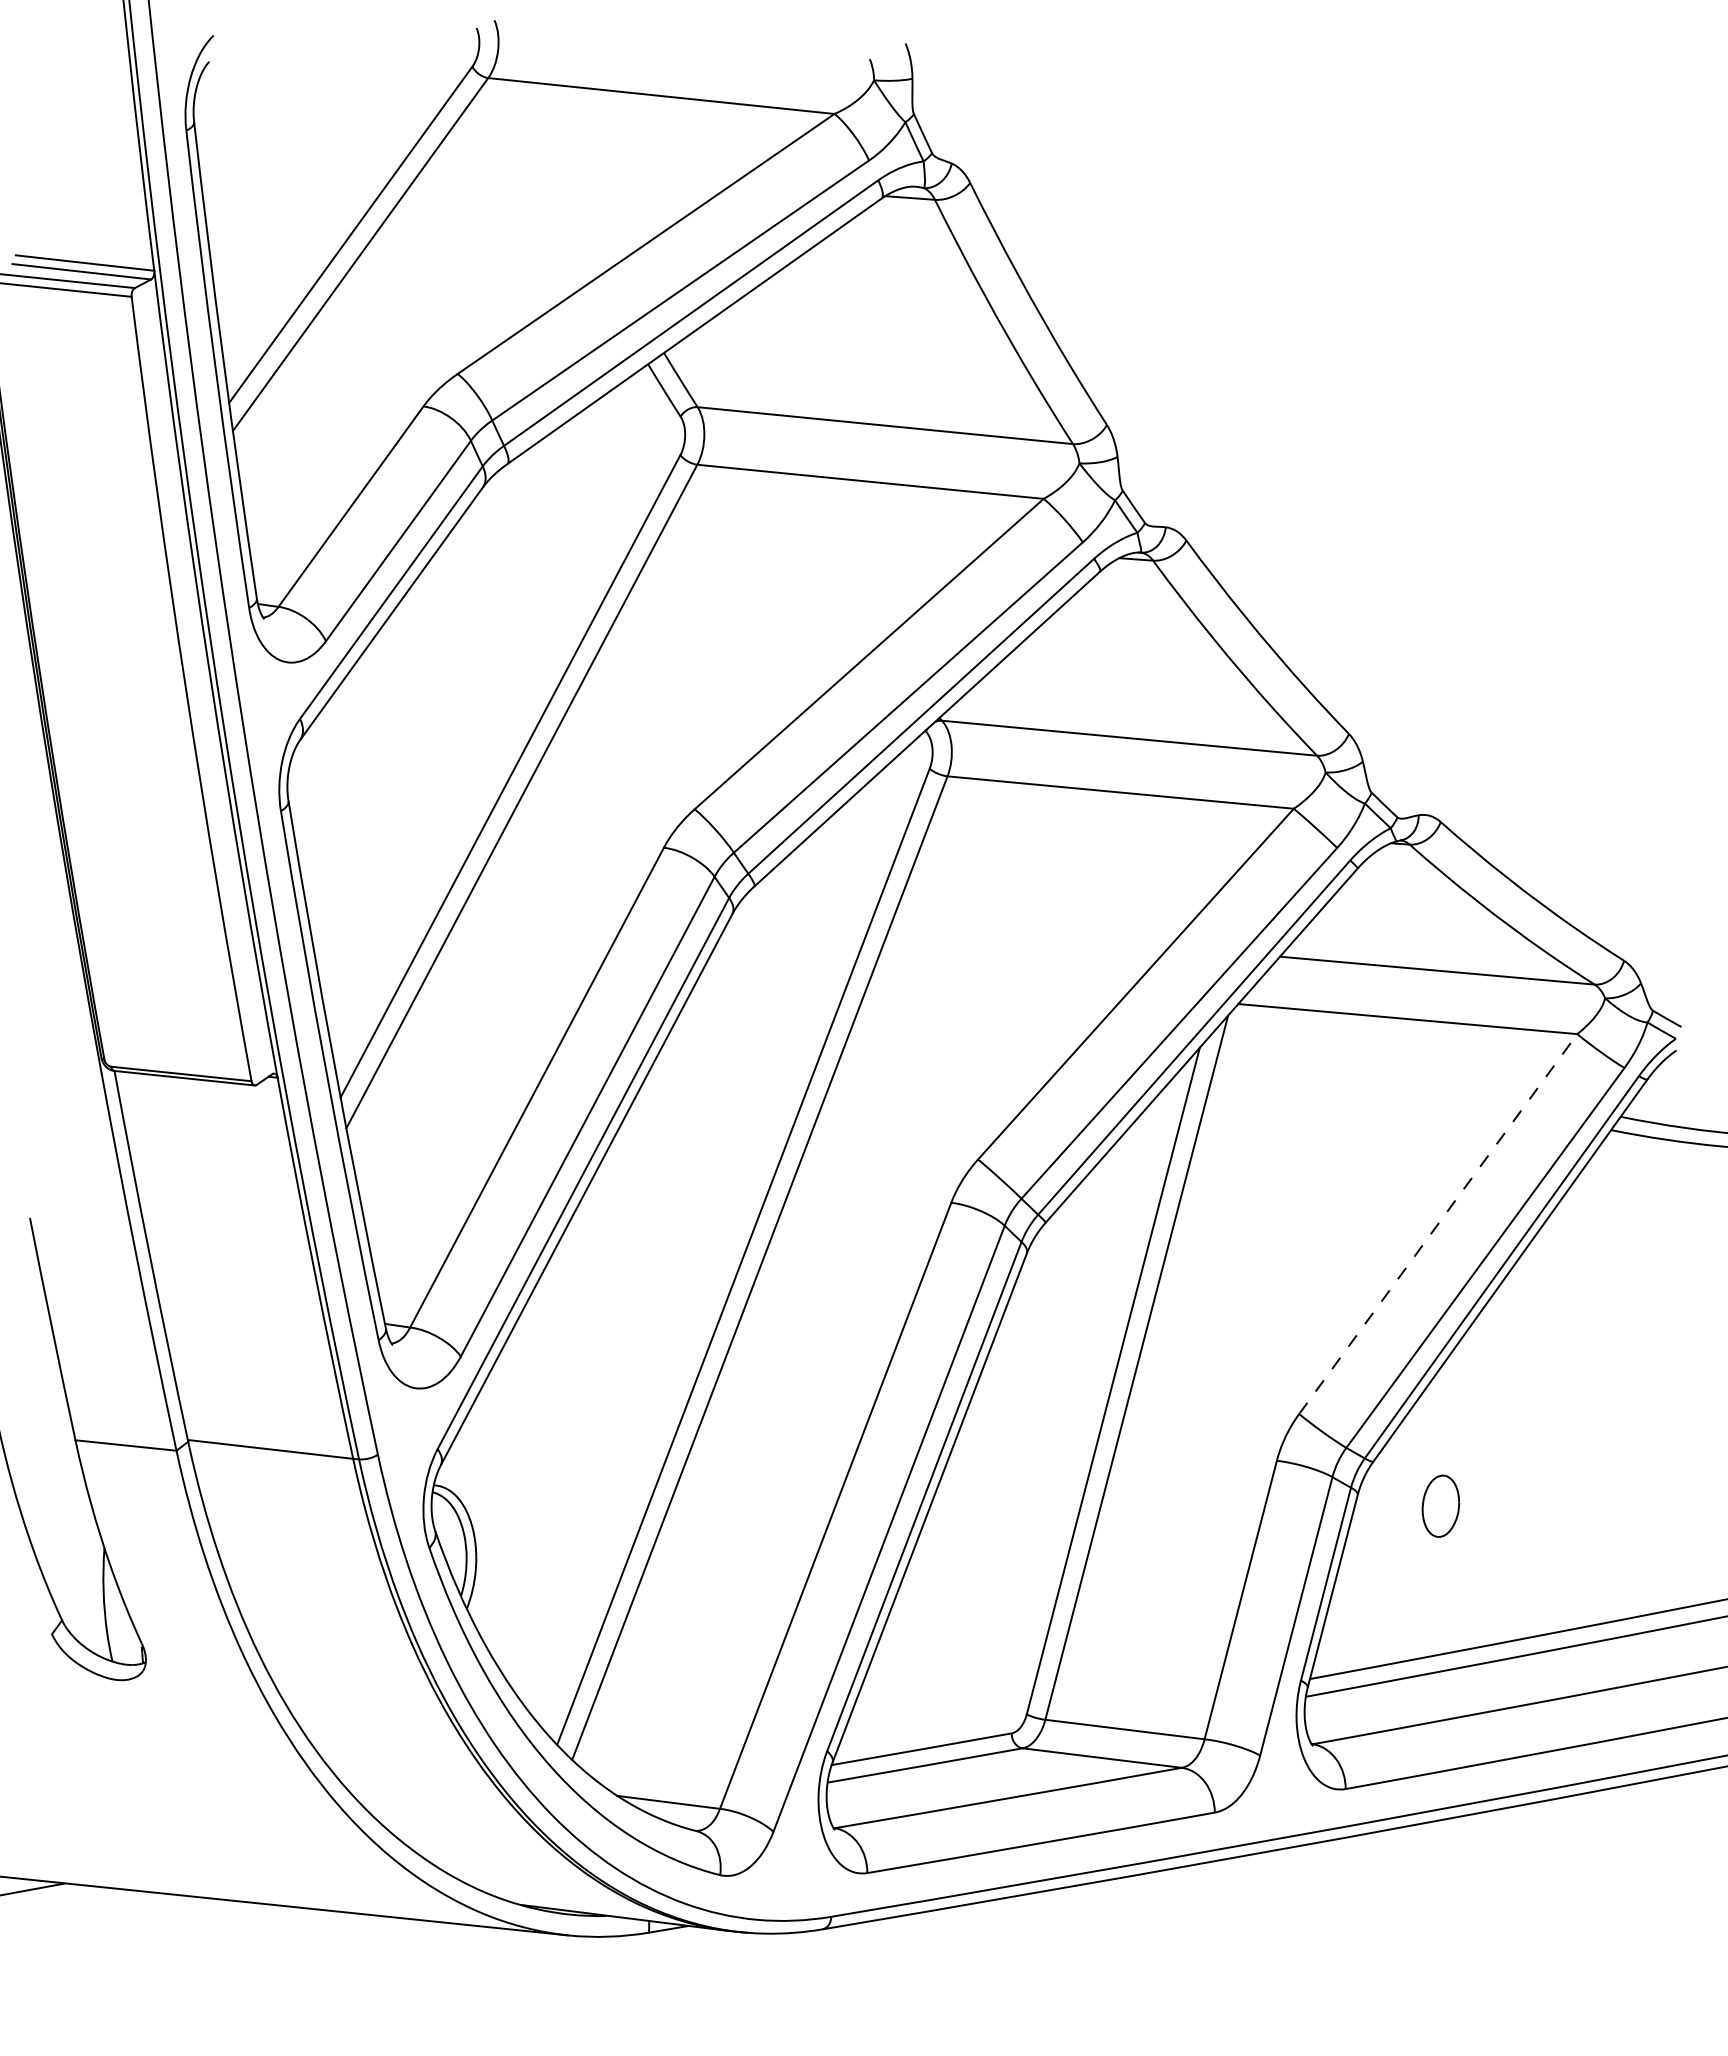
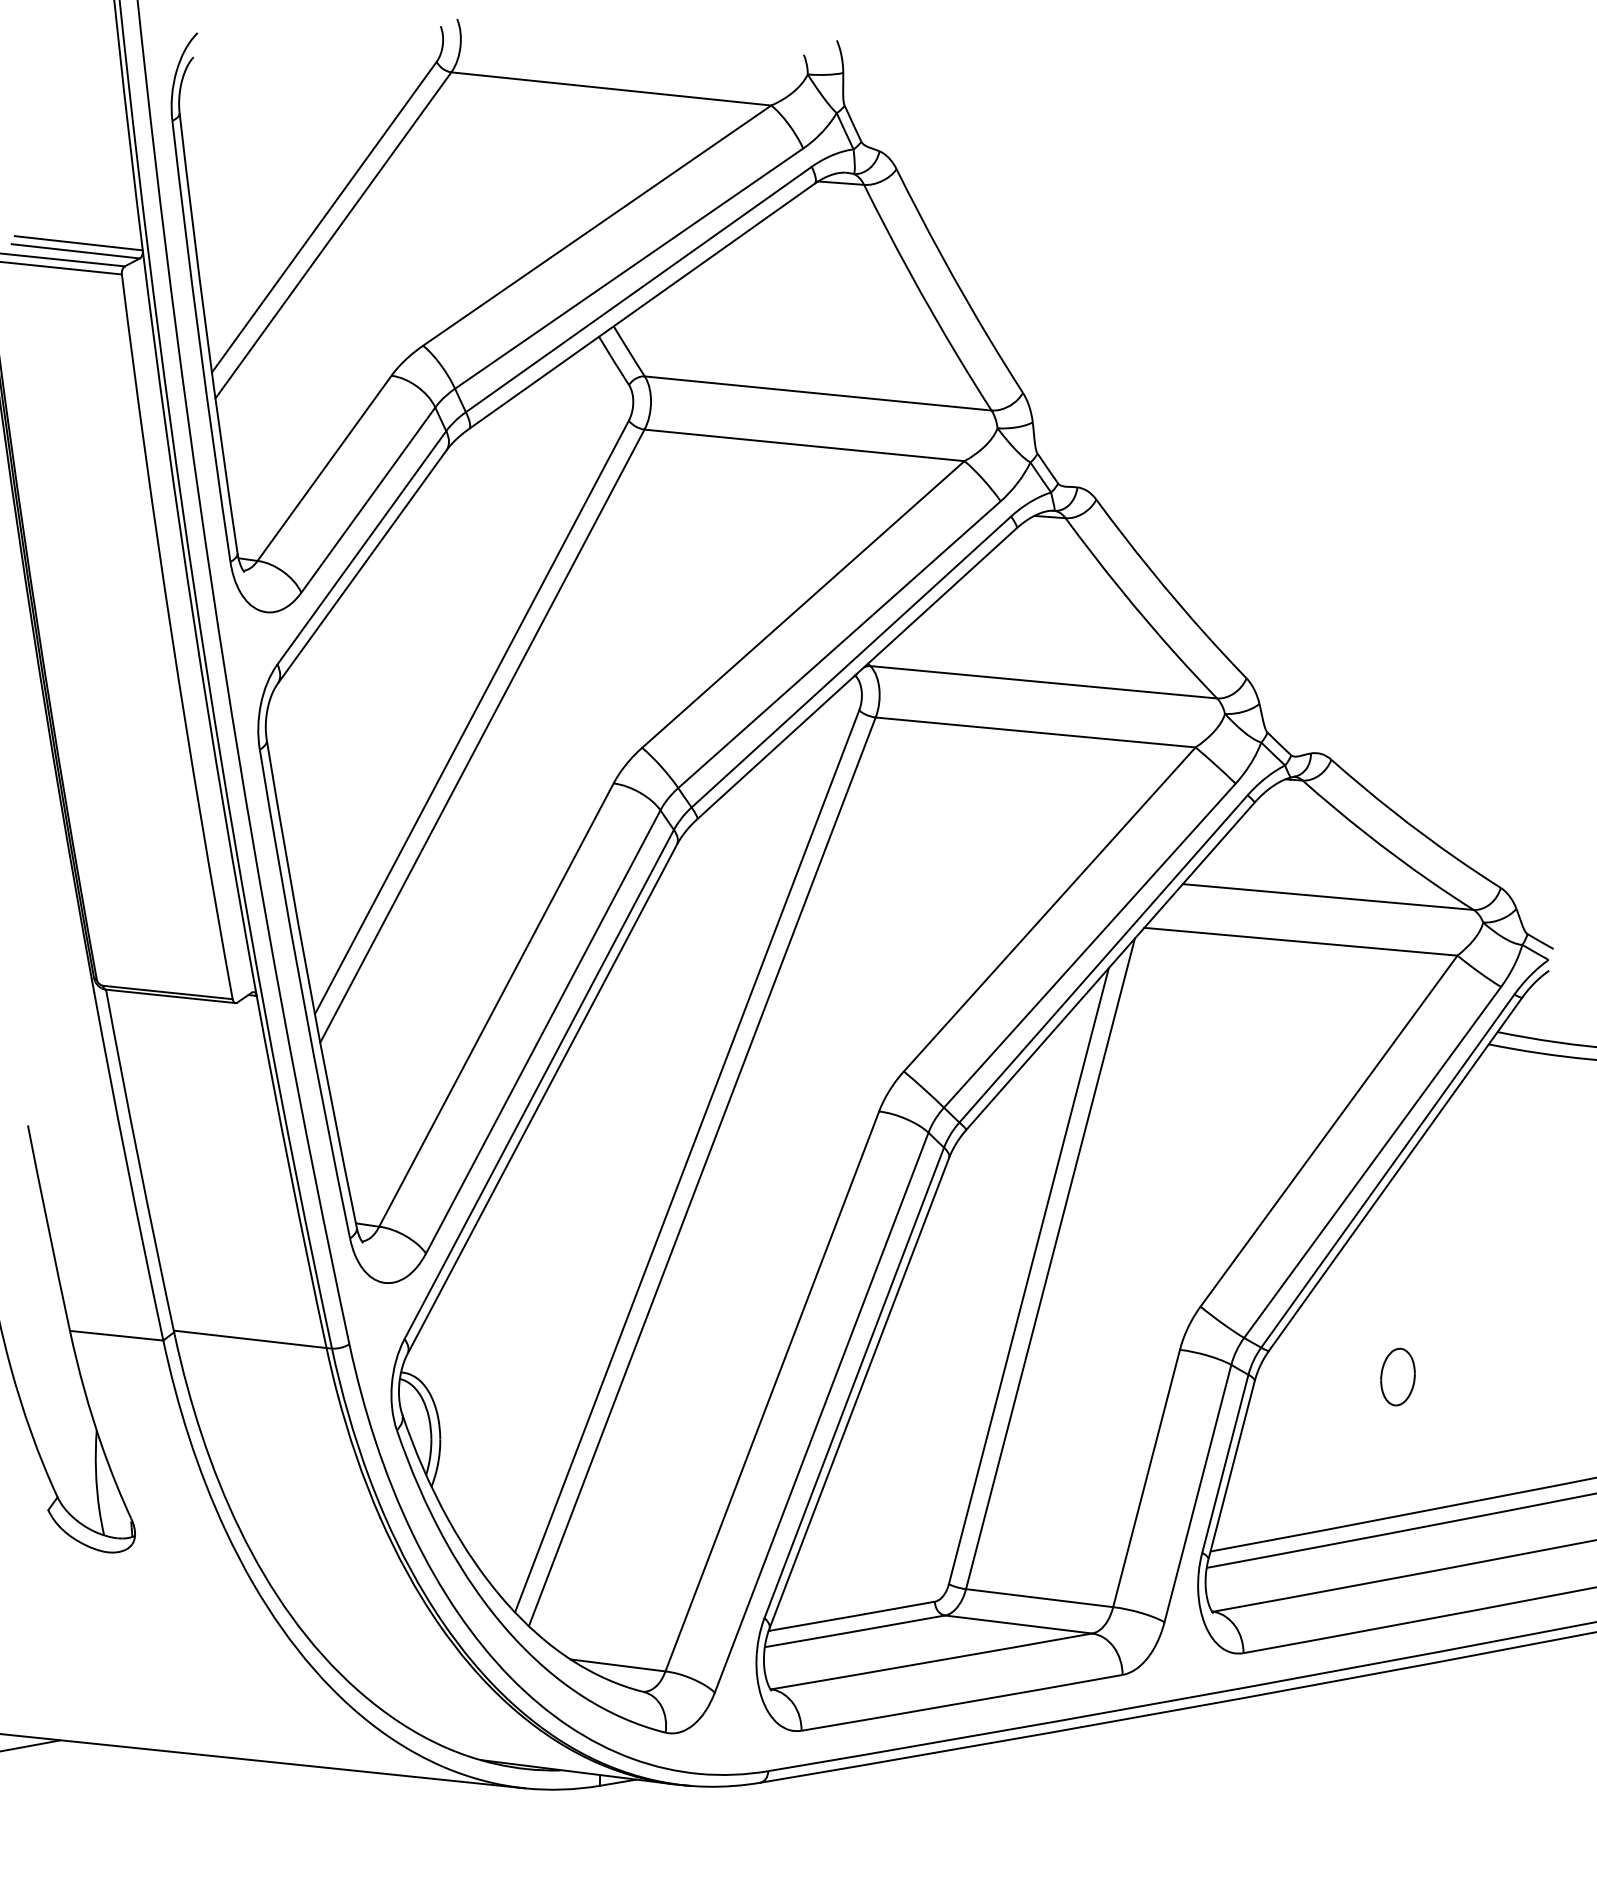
line: (1438, 1223) -> (1329, 1130), dashed -> solid
part: (1440, 1505) -> (1397, 1376), moved

